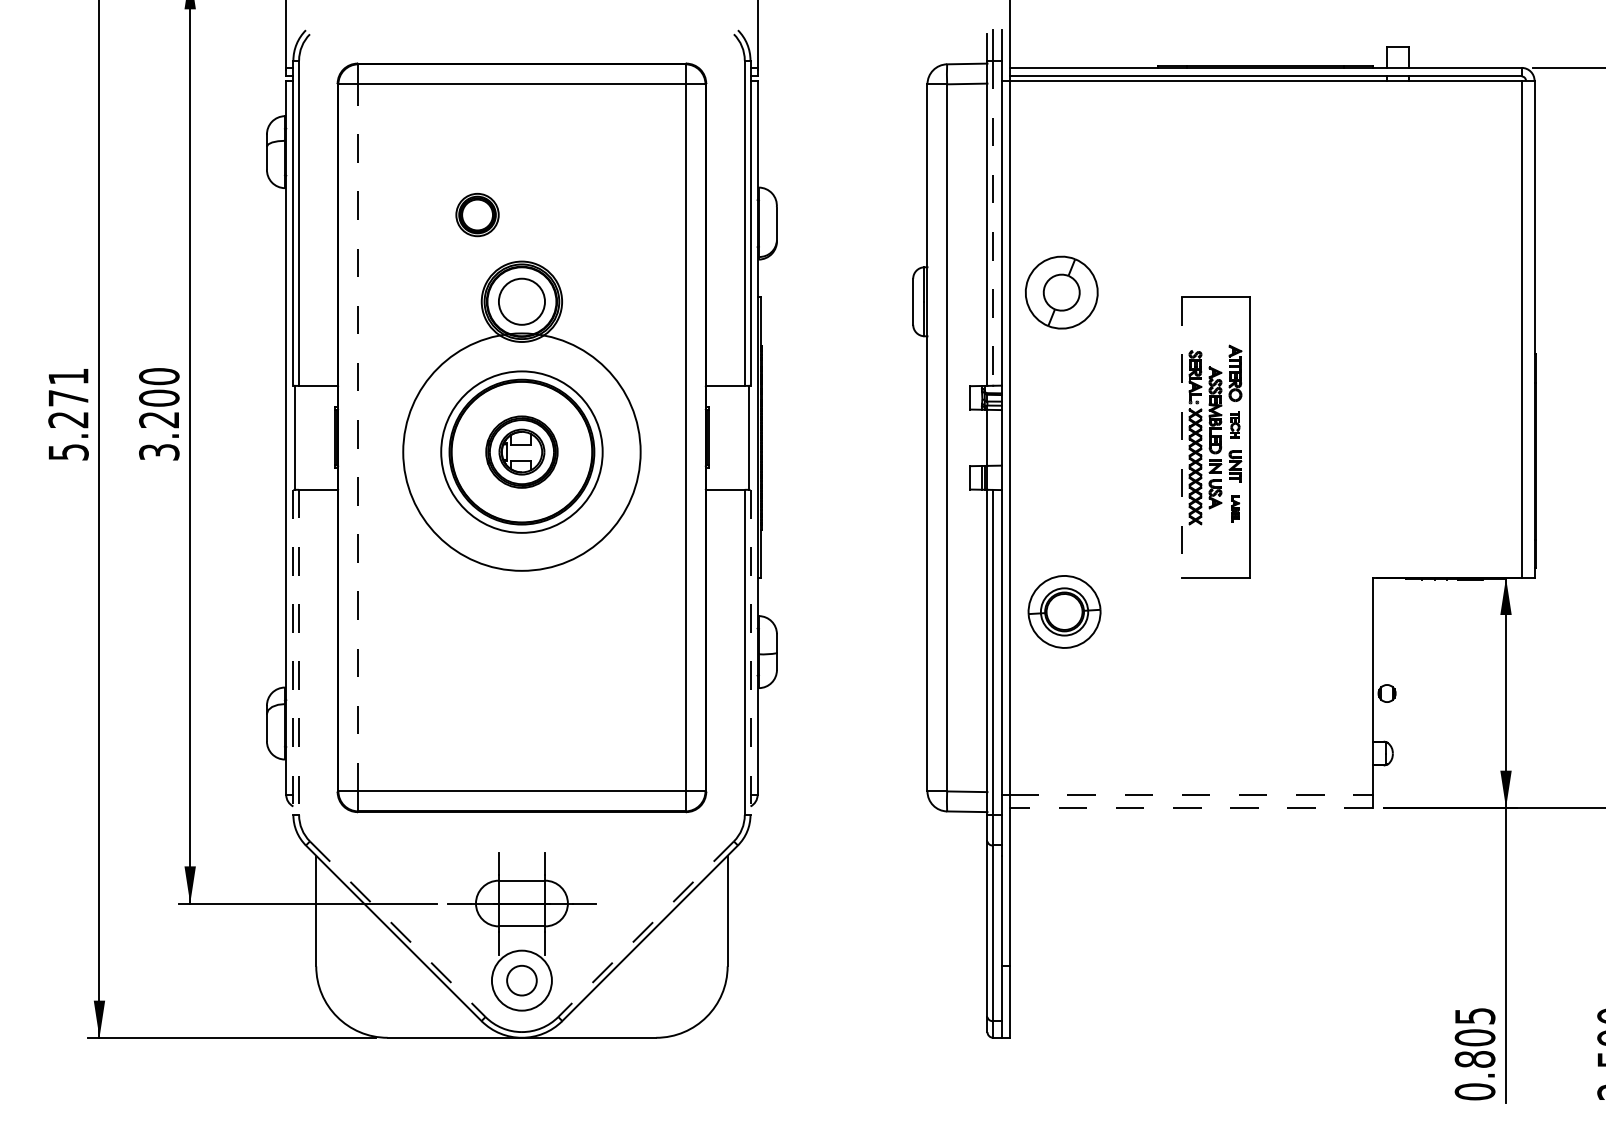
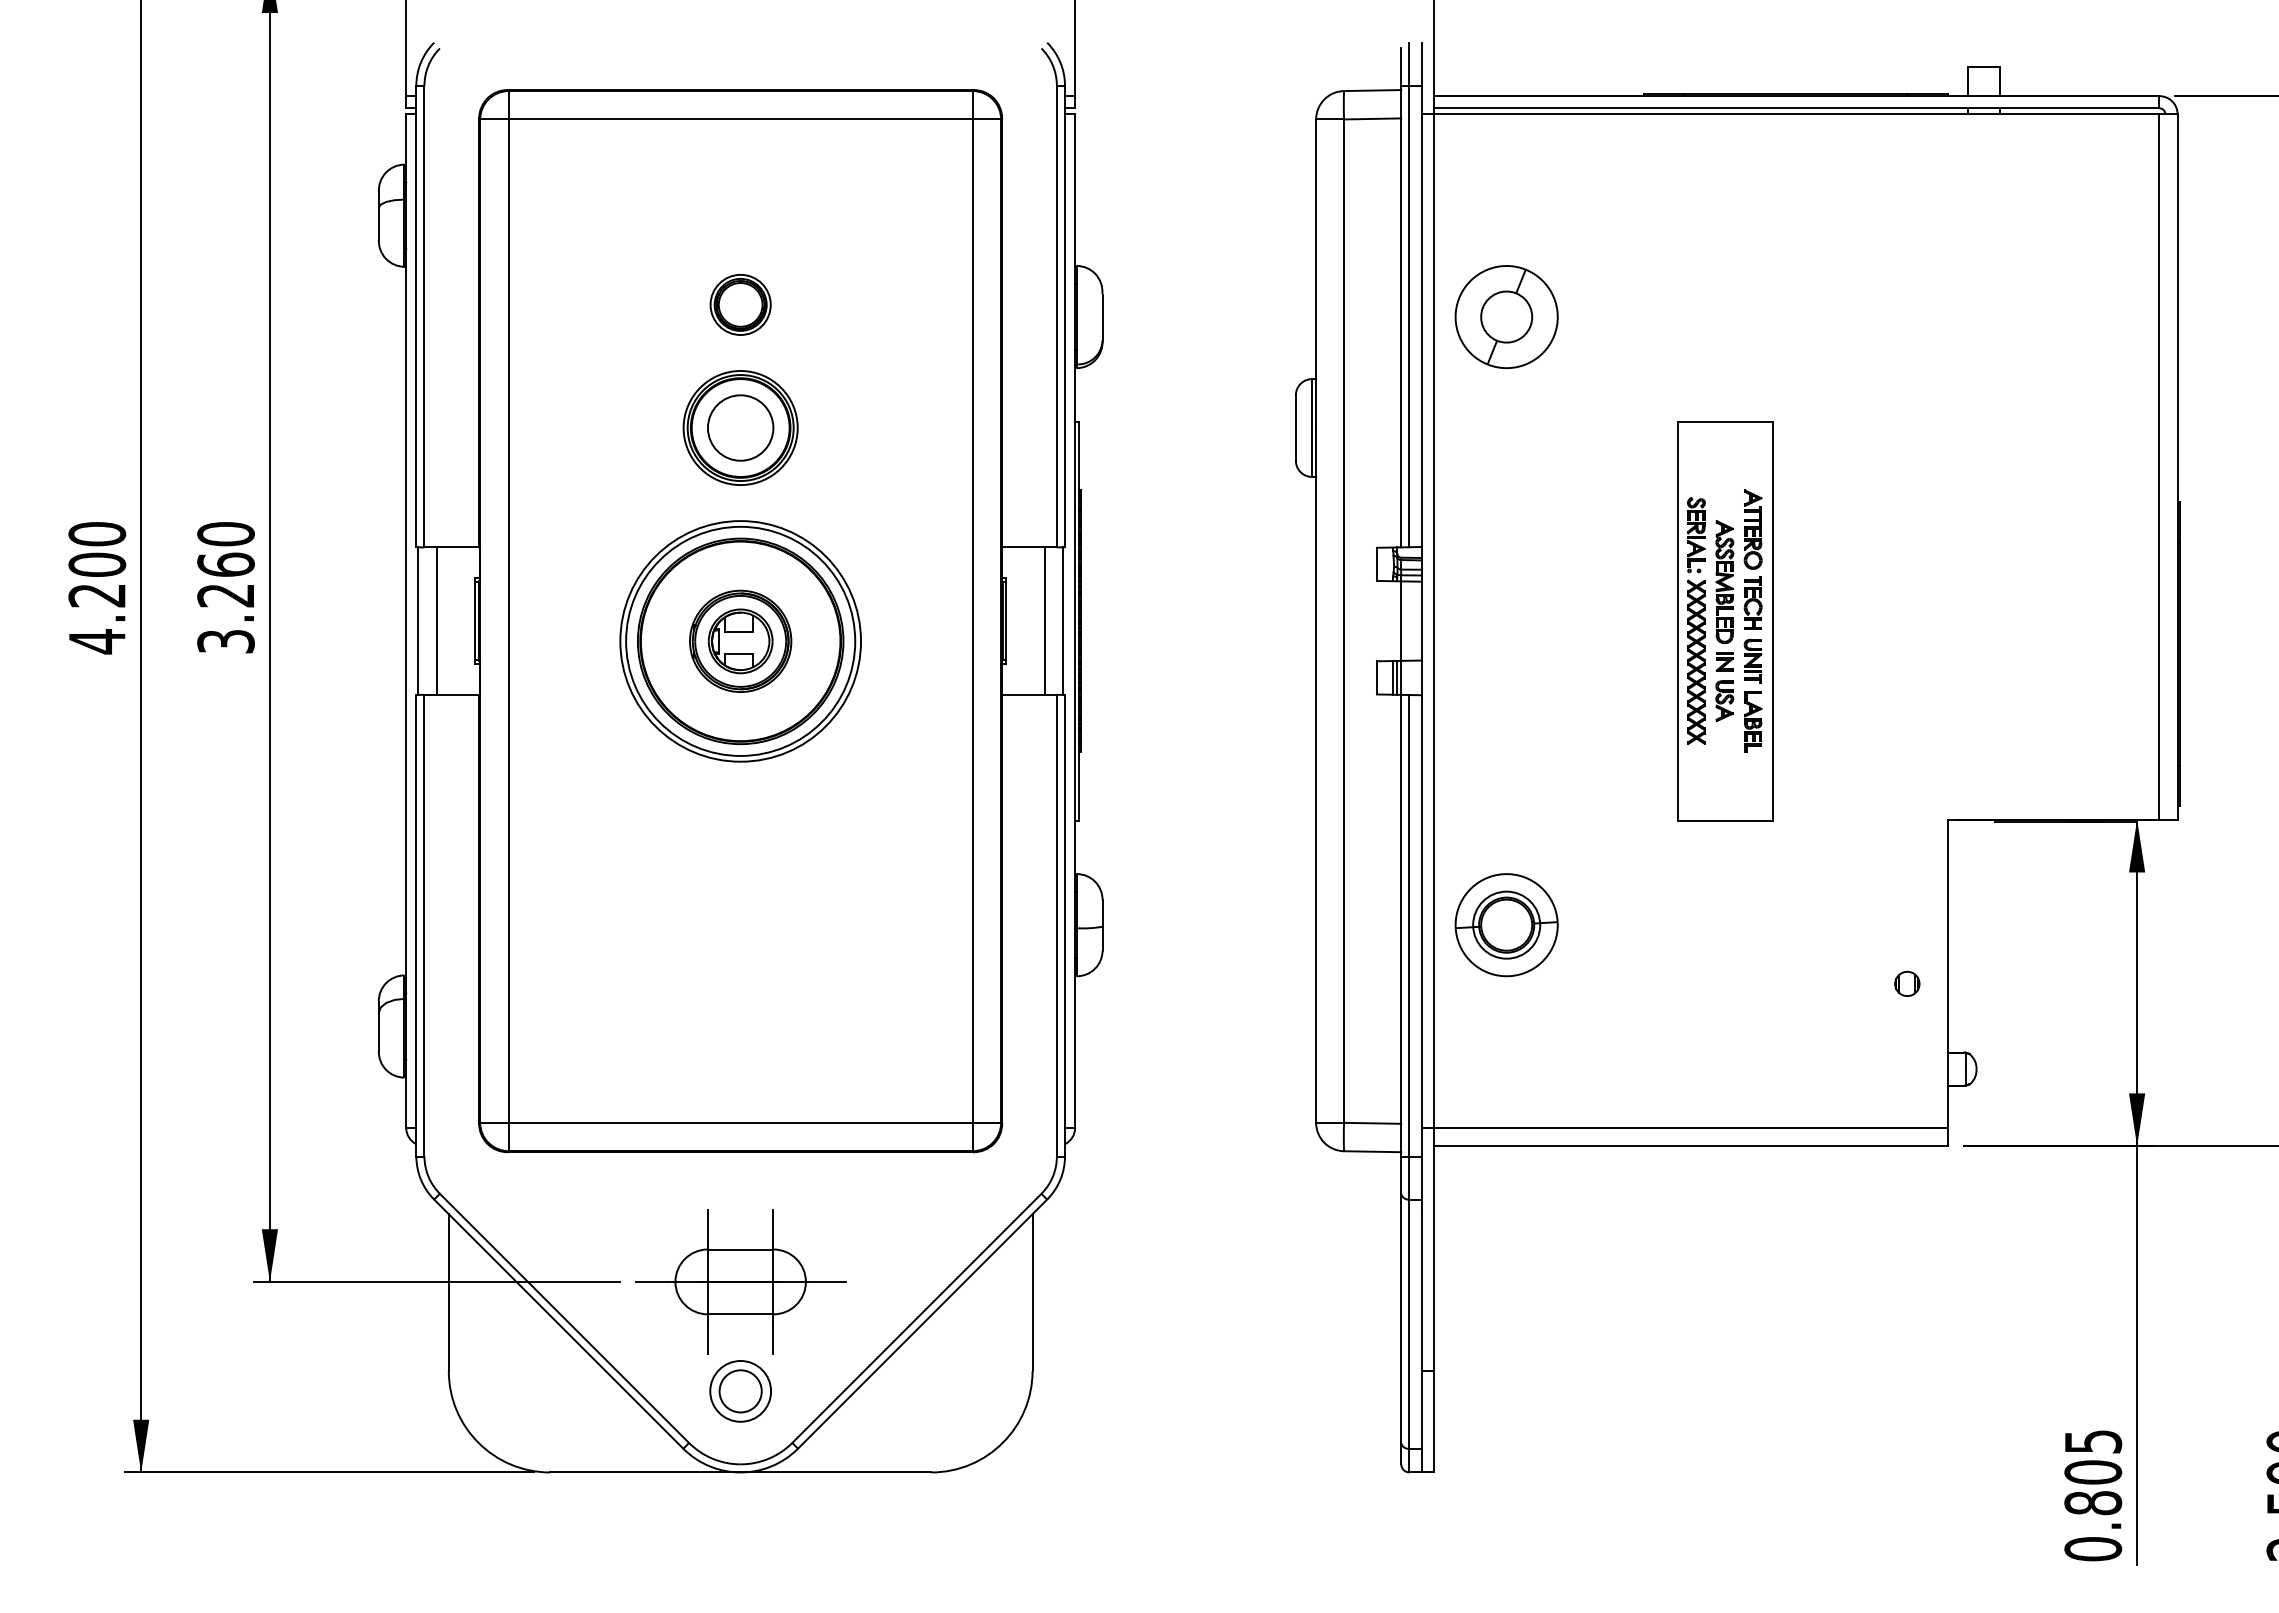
part: (477, 214) -> (740, 304), moved
line: (993, 223) -> (1409, 316), dashed -> solid
part: (1061, 292) -> (1506, 316), moved
text: (158, 397) -> (225, 564), 3.200 -> 3.260
text: (68, 414) -> (97, 588), 5.271 -> 4.200
part: (1234, 424) -> (1752, 602), size x1.43
line: (307, 437) -> (436, 620), added
line: (736, 437) -> (1044, 620), added
line: (358, 438) -> (508, 621), dashed -> solid
line: (1182, 438) -> (1677, 621), dashed -> solid
circle: (521, 452) -> (740, 641), size x0.71
part: (1235, 508) -> (1753, 721), size x1.67
part: (1064, 612) -> (1506, 925), moved
line: (293, 652) -> (416, 925), dashed -> solid
line: (299, 652) -> (424, 925), dashed -> solid
line: (750, 652) -> (1065, 925), dashed -> solid
part: (1387, 693) -> (1907, 983), moved
line: (1191, 794) -> (1691, 1127), dashed -> solid
line: (1191, 808) -> (1690, 1146), dashed -> solid
line: (397, 929) -> (564, 1318), dashed -> solid
line: (645, 929) -> (916, 1318), dashed -> solid
circle: (521, 980) -> (740, 1390), size x0.71

